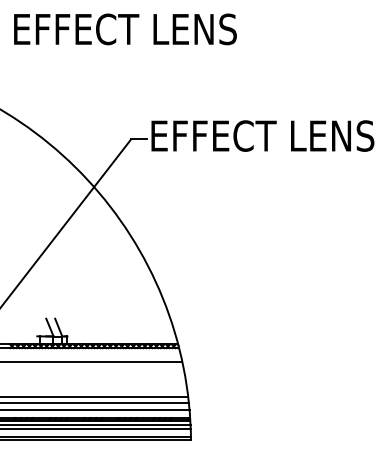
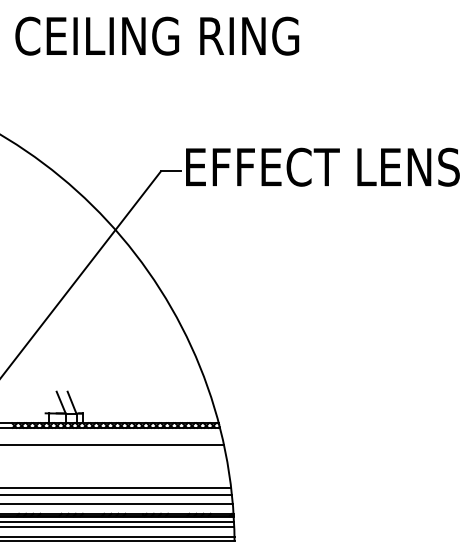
text: (128, 28) -> (157, 35), EFFECT LENS -> CEILING RING

